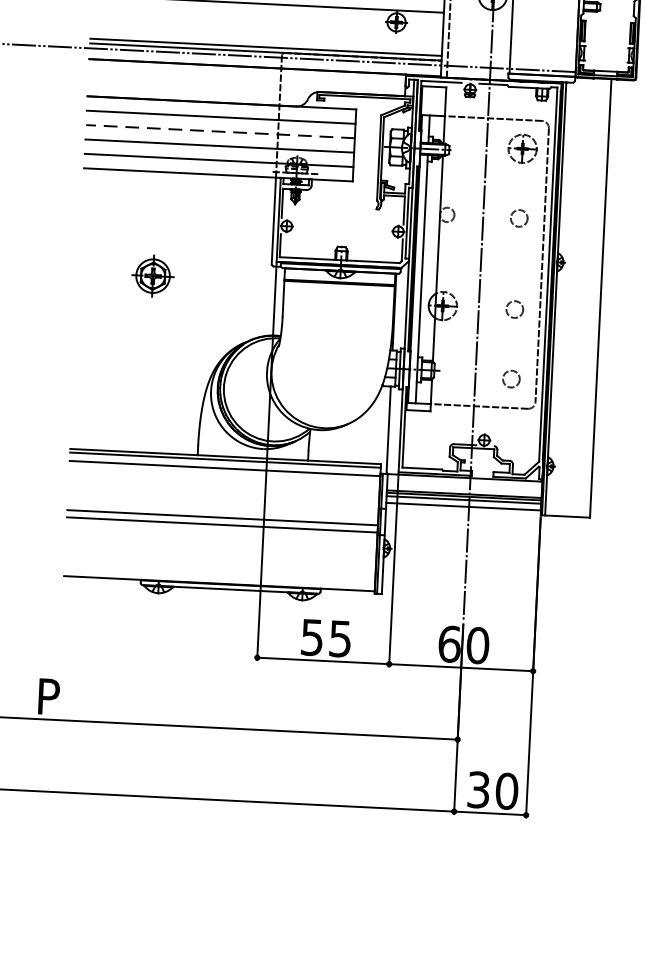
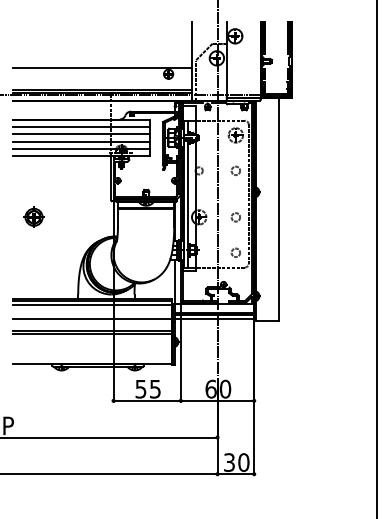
line: (219, 132) -> (81, 134), dashed -> solid
part: (152, 274) -> (33, 216), moved
line: (223, 494) -> (92, 318), added

